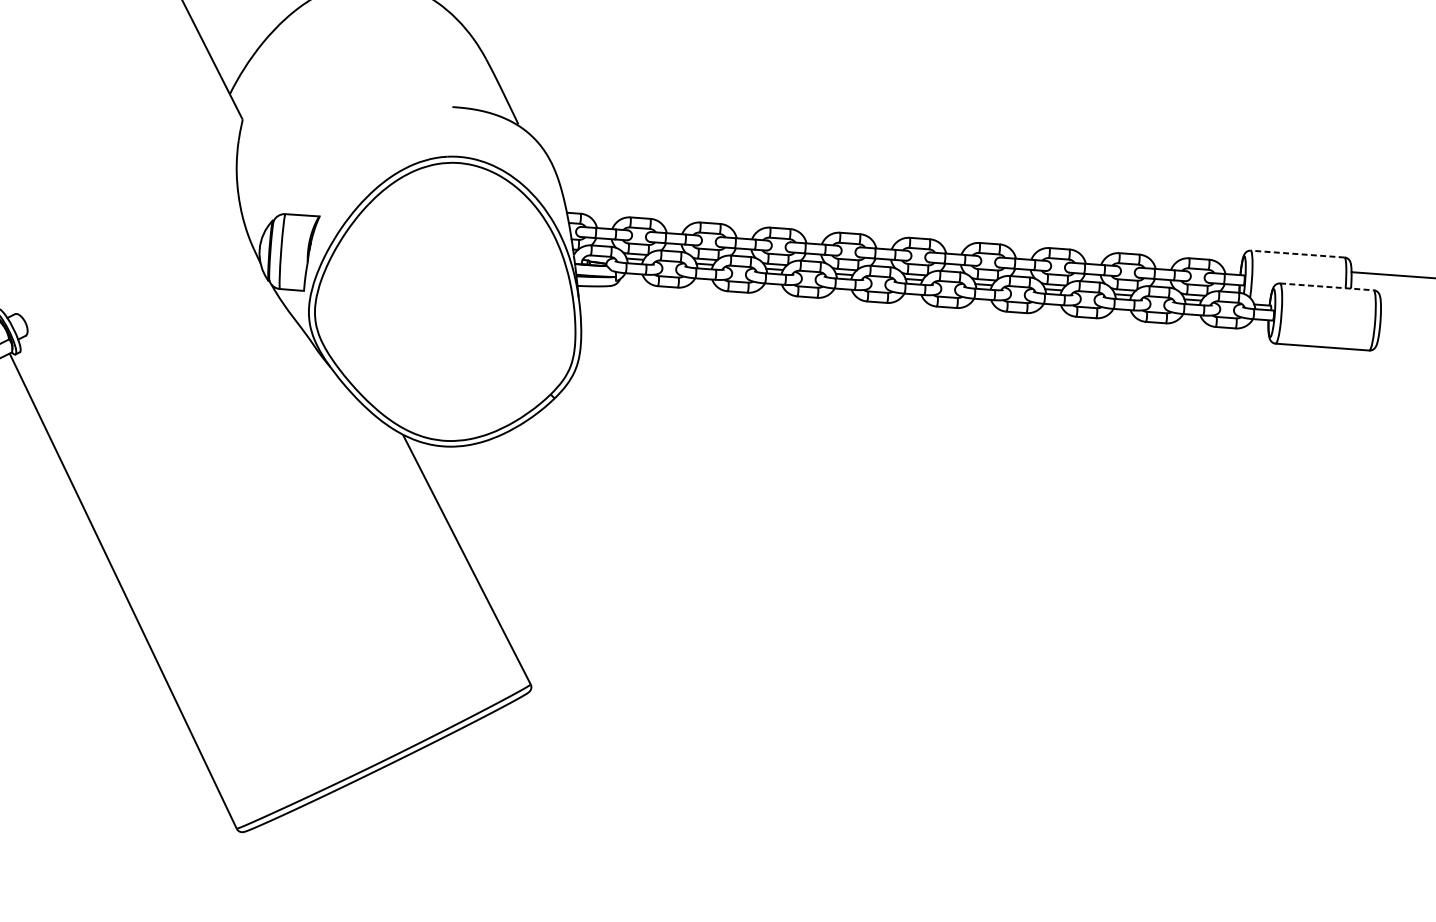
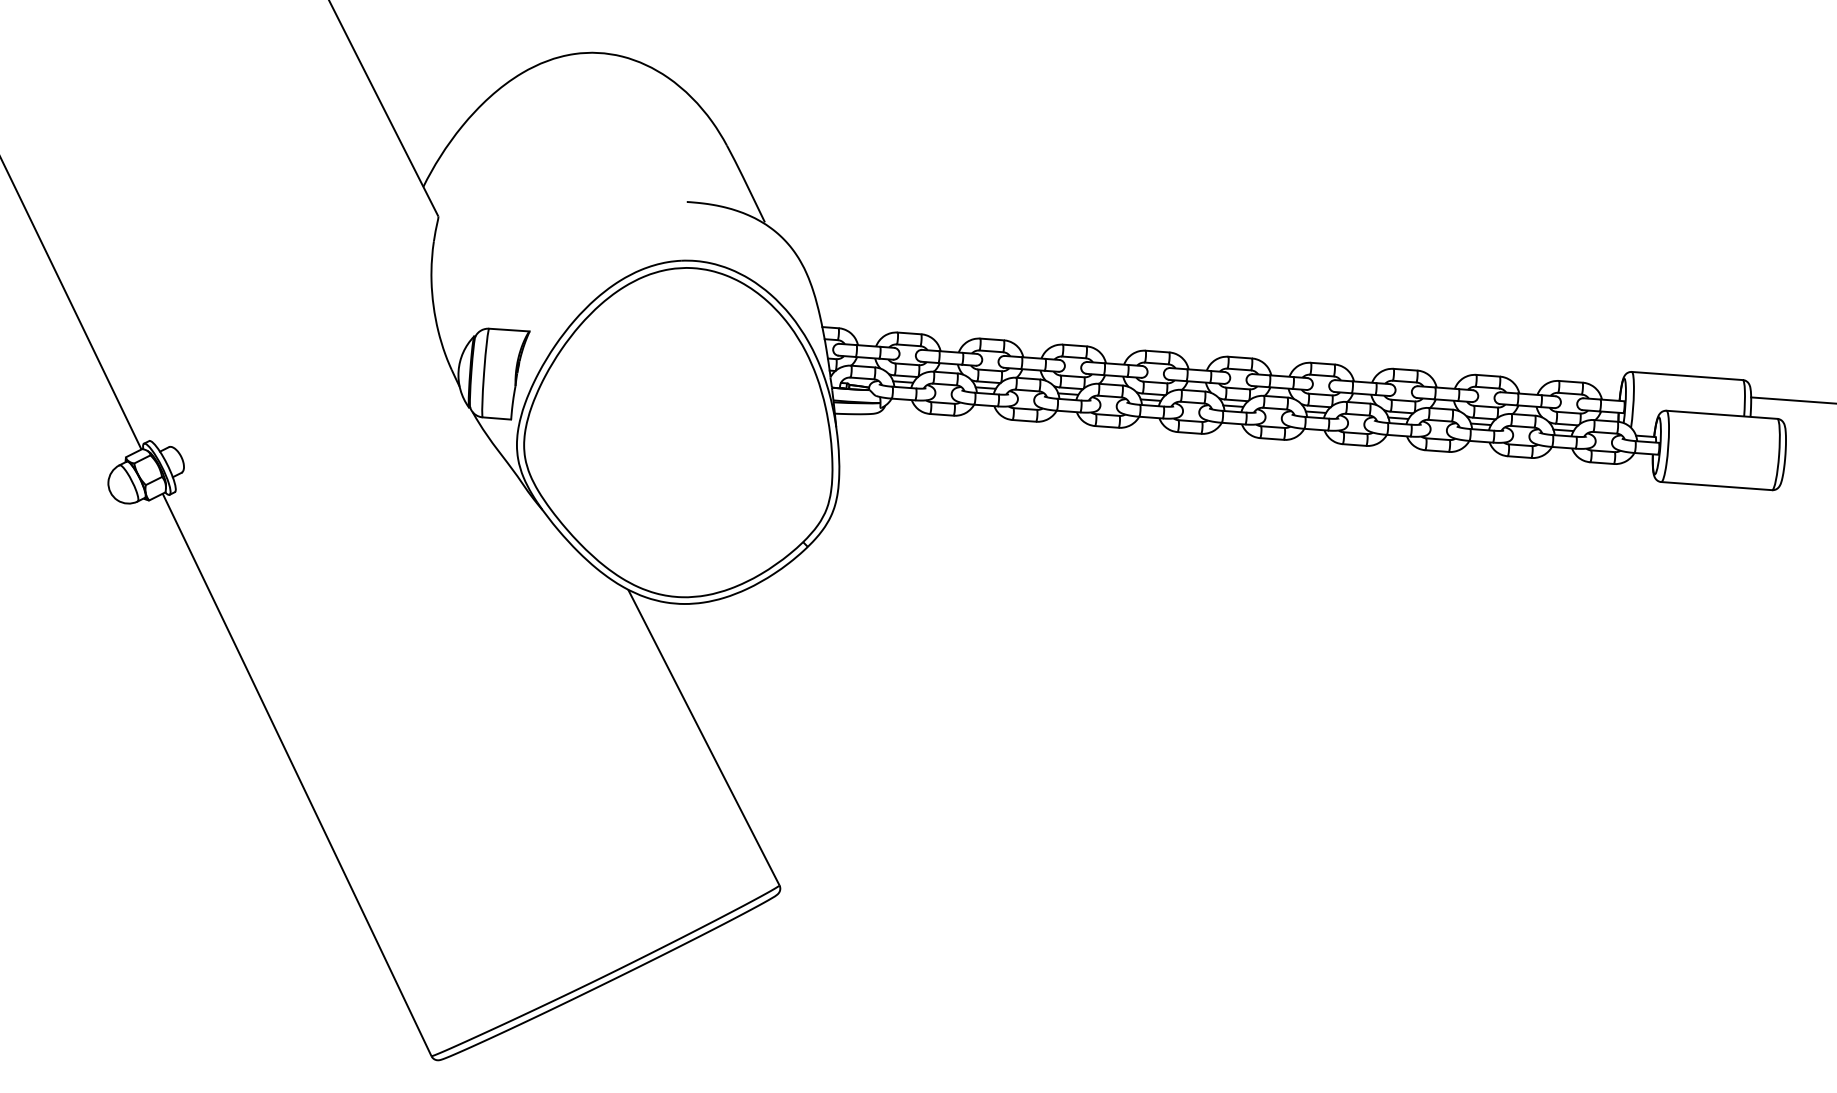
line: (1297, 254) -> (1687, 376), dashed -> solid
line: (1326, 286) -> (1721, 414), dashed -> solid

